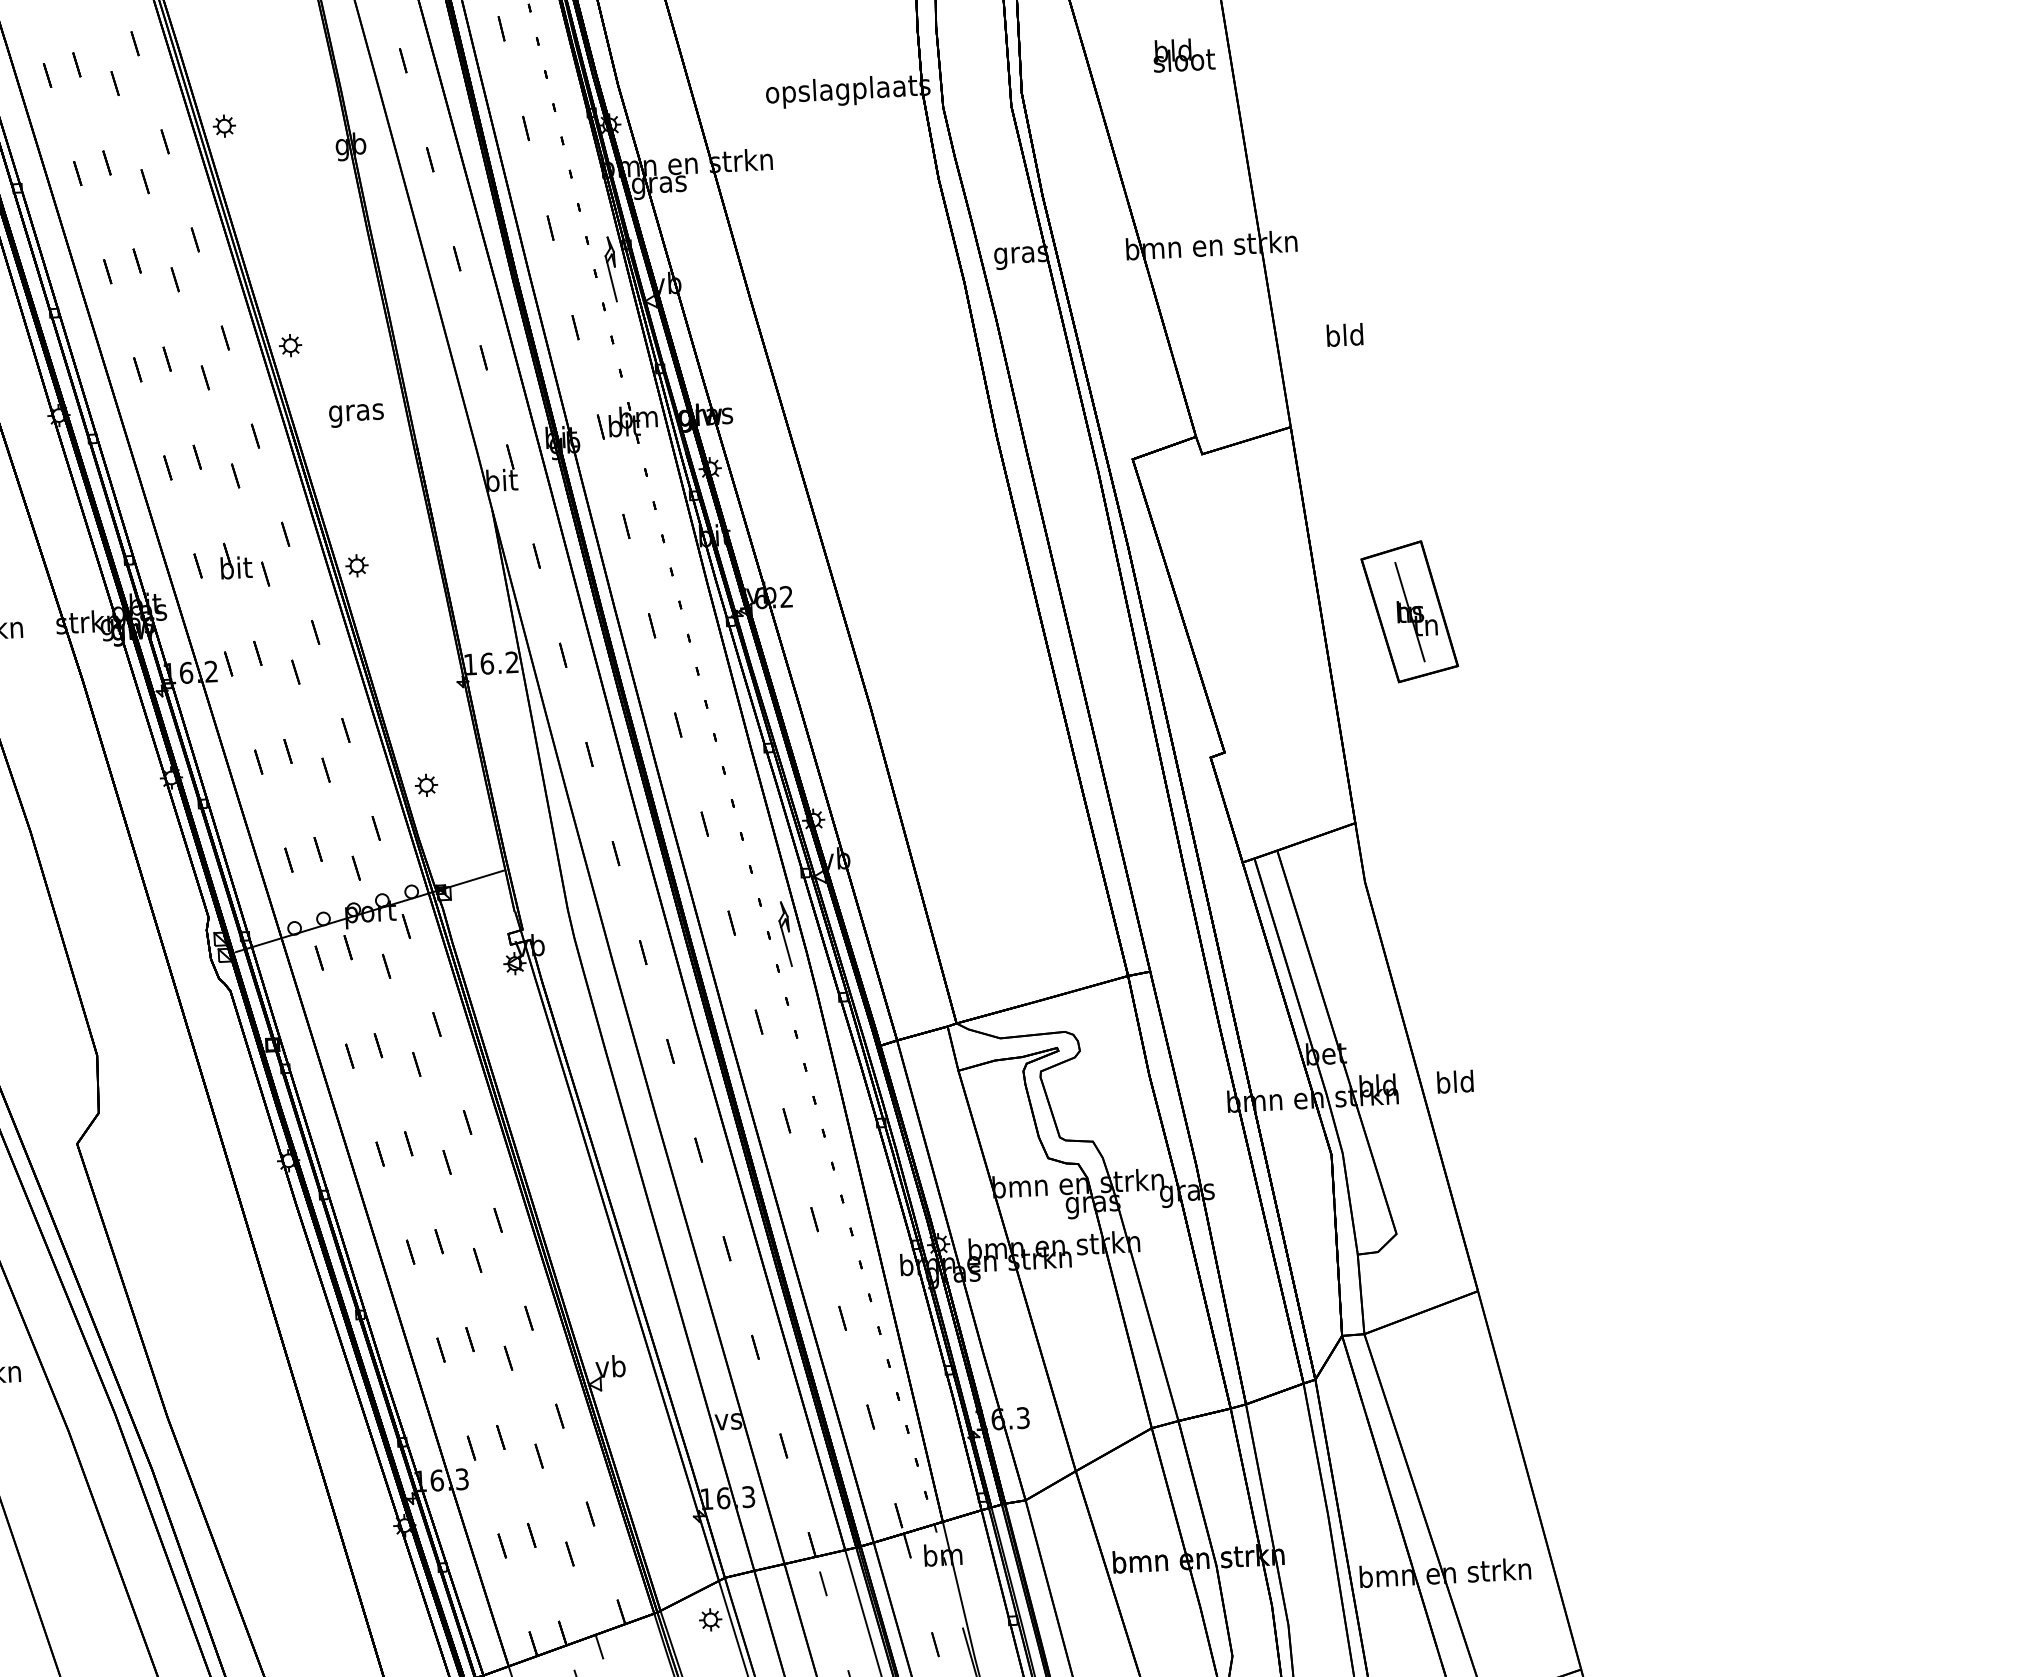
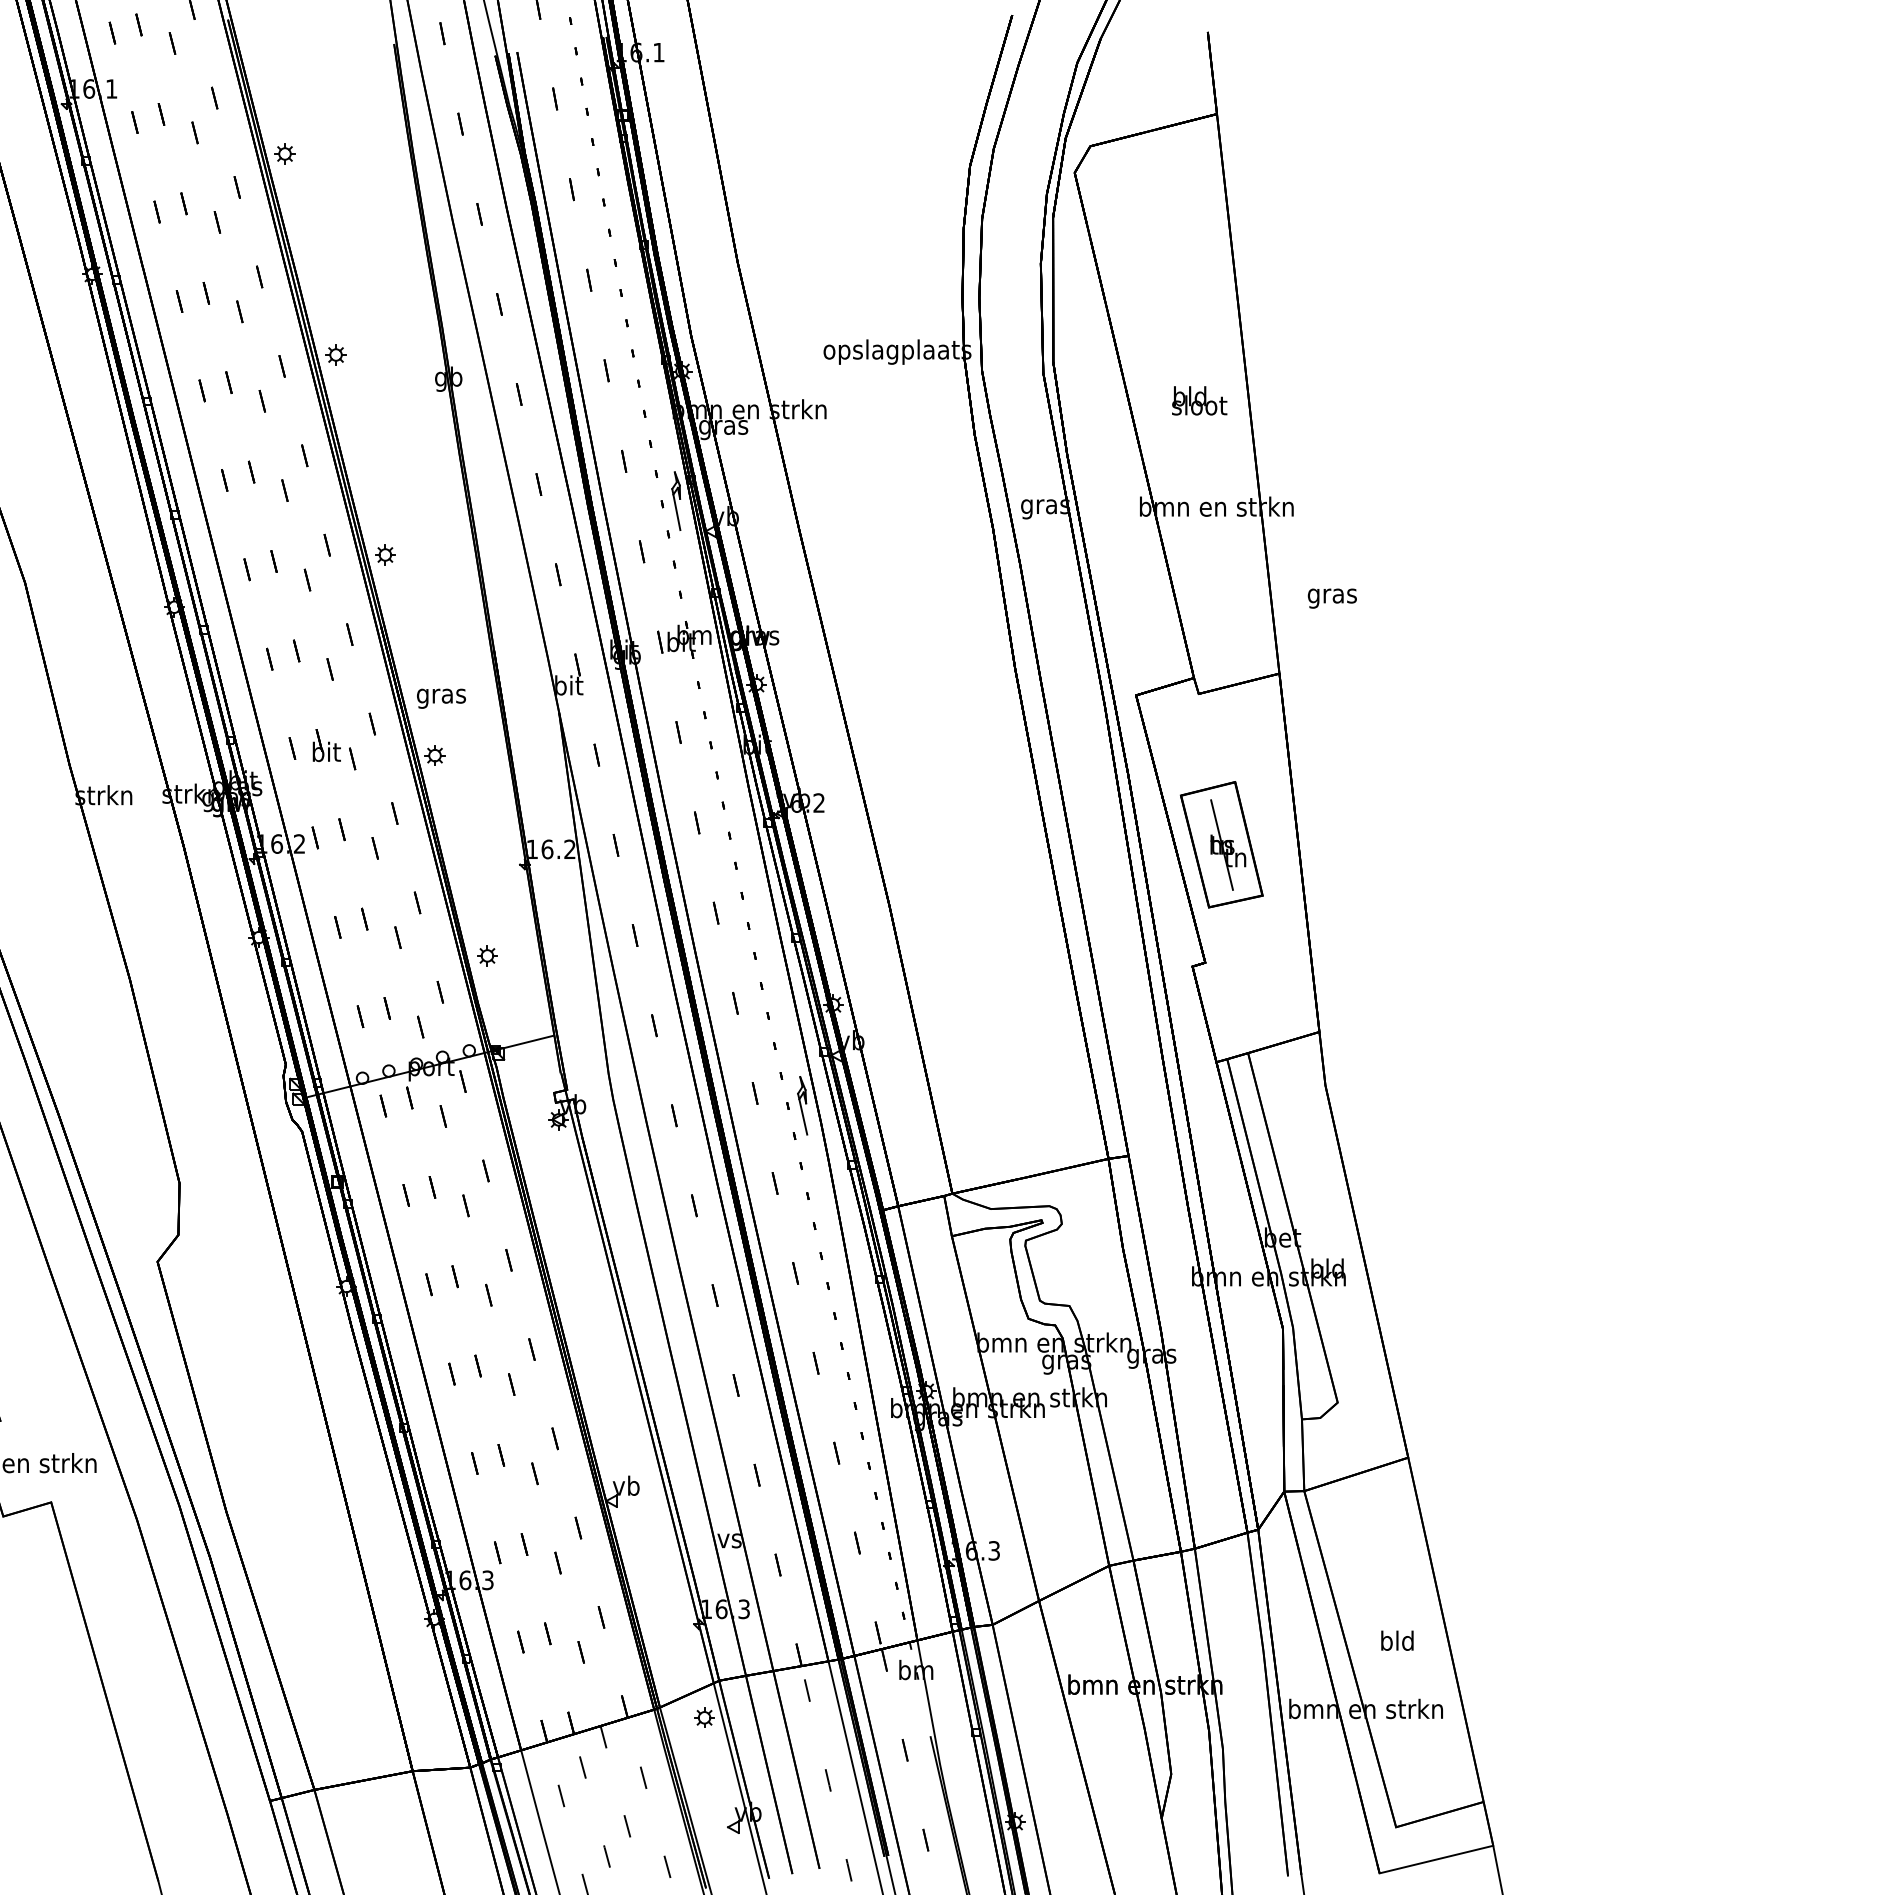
text: (1183, 54) -> (1199, 400), moved
text: (1344, 337) -> (1331, 595), bld -> gras
text: (356, 415) -> (441, 698), moved
part: (1409, 611) -> (1221, 844), moved
text: (1455, 1081) -> (1397, 1640), moved

